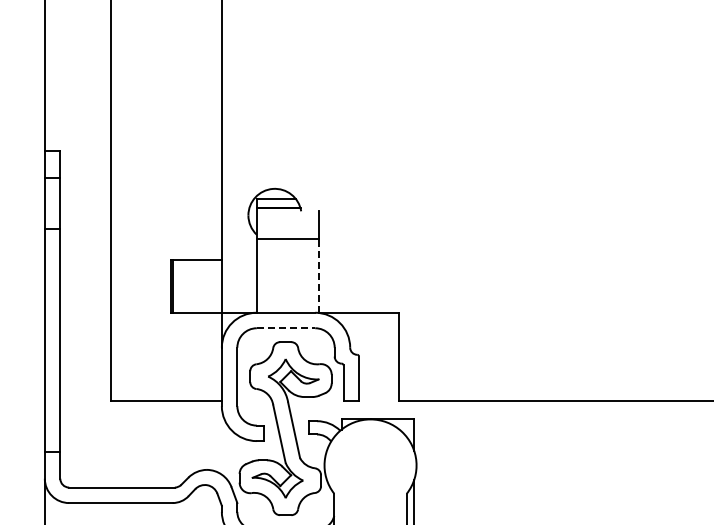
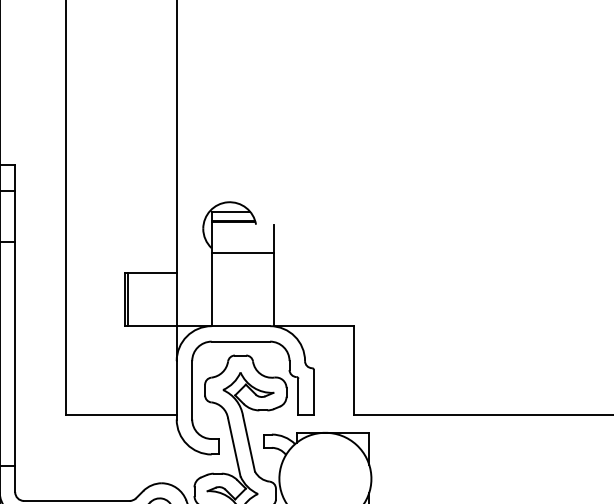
line: (318, 276) -> (273, 289), dashed -> solid
line: (286, 328) -> (241, 341), dashed -> solid

